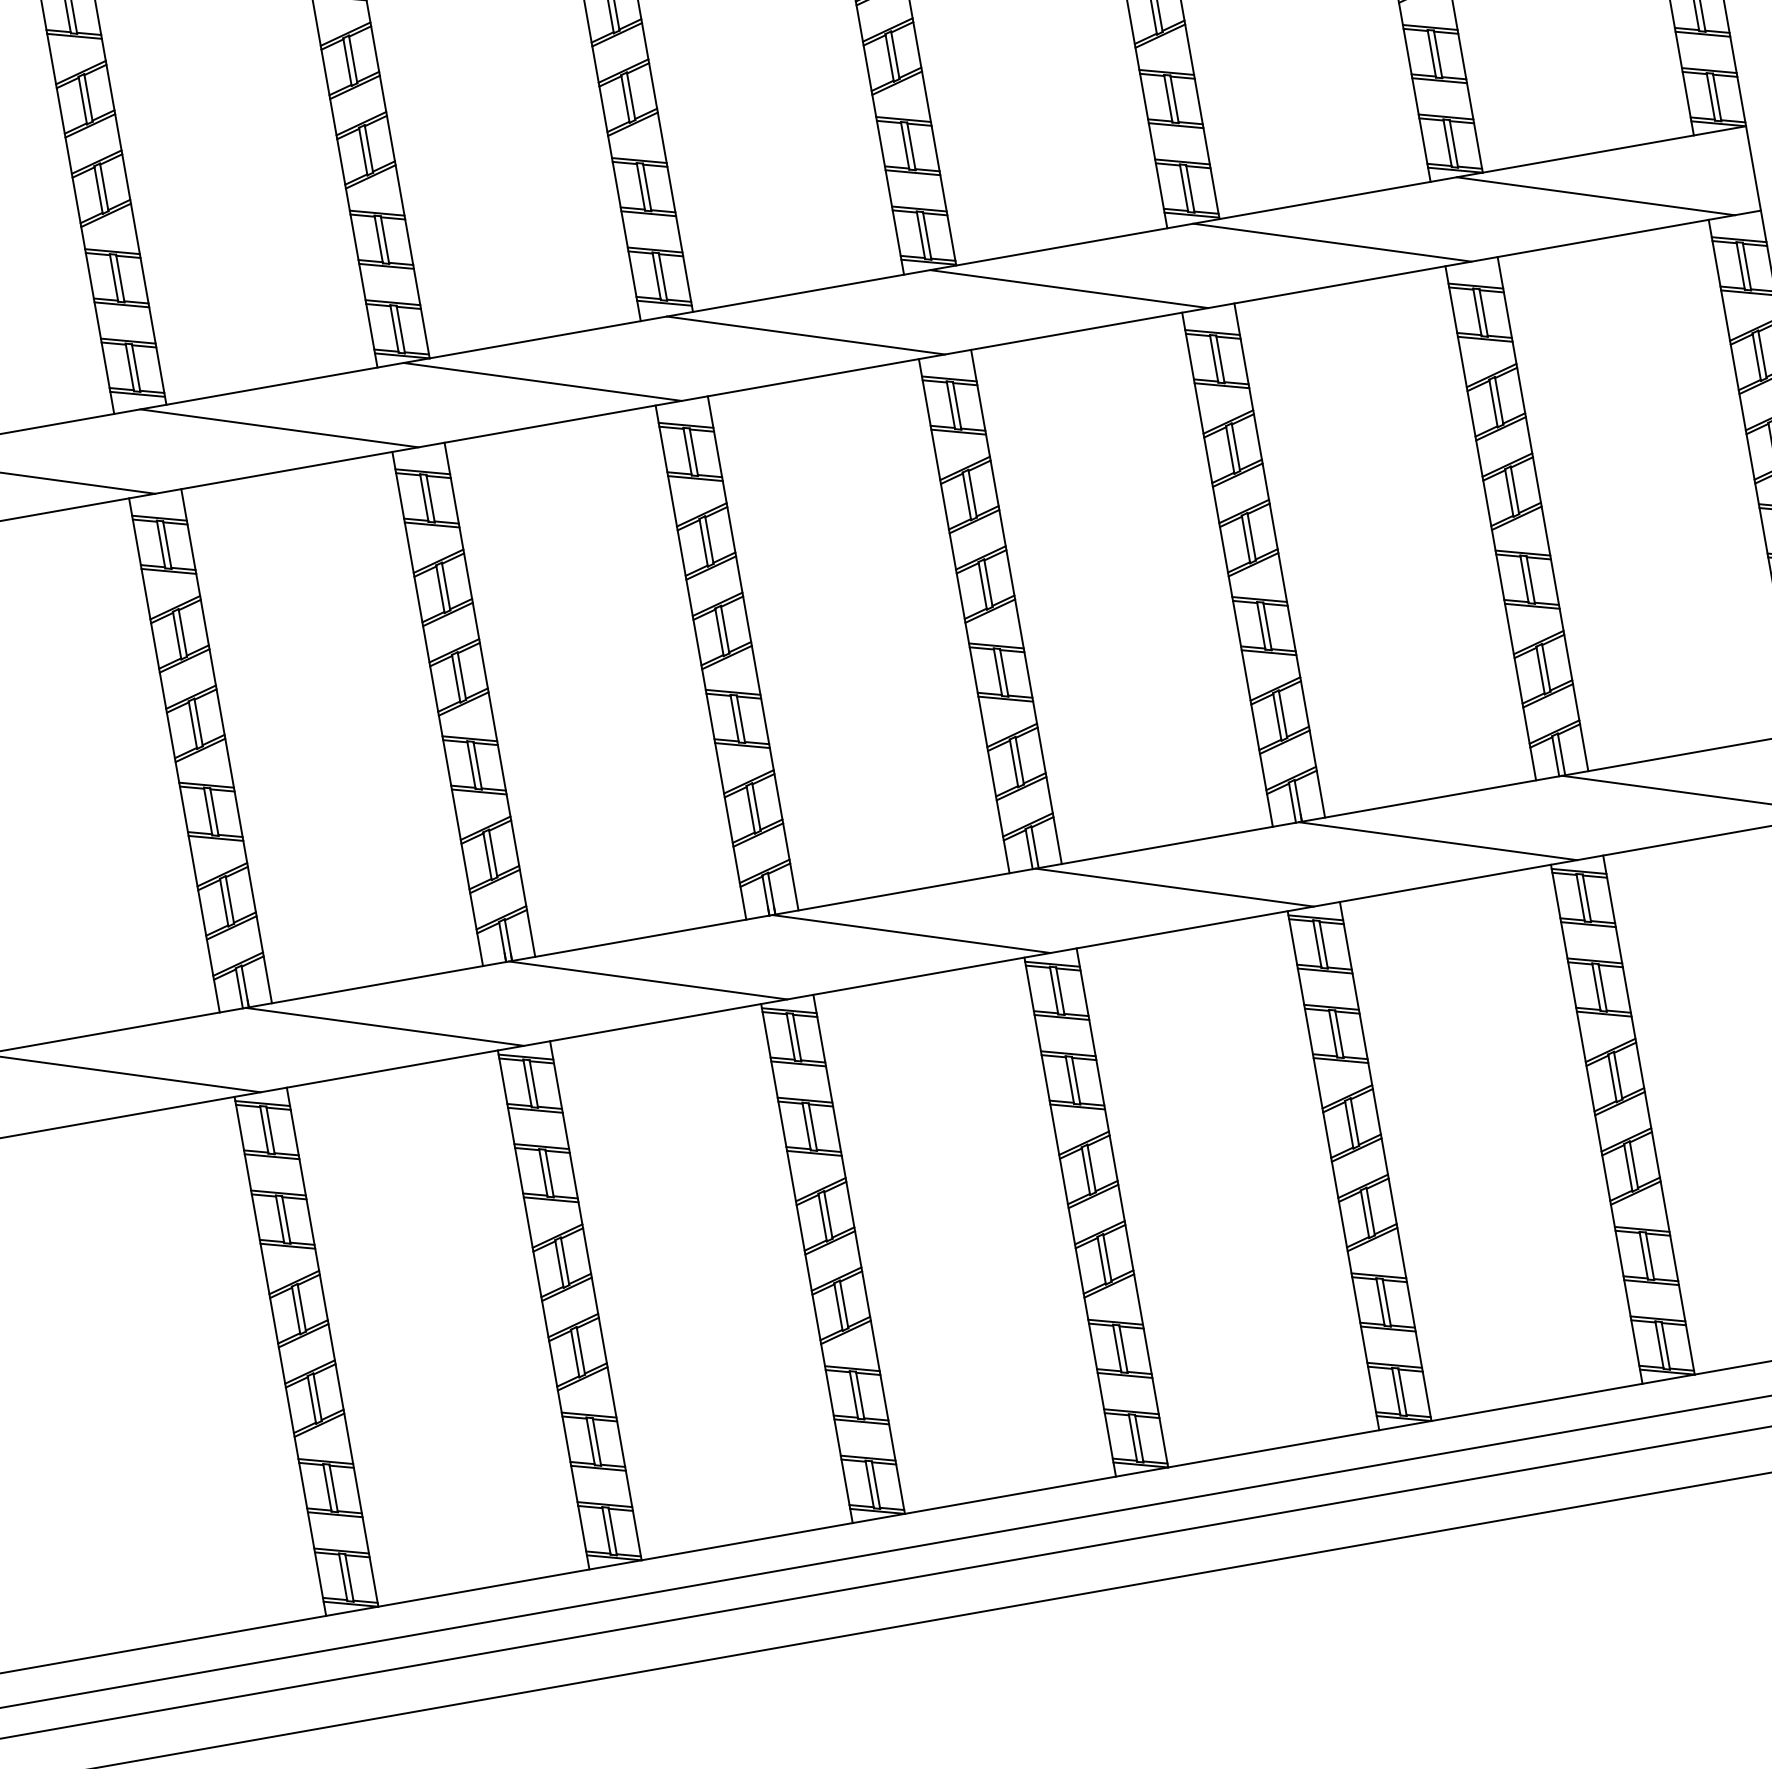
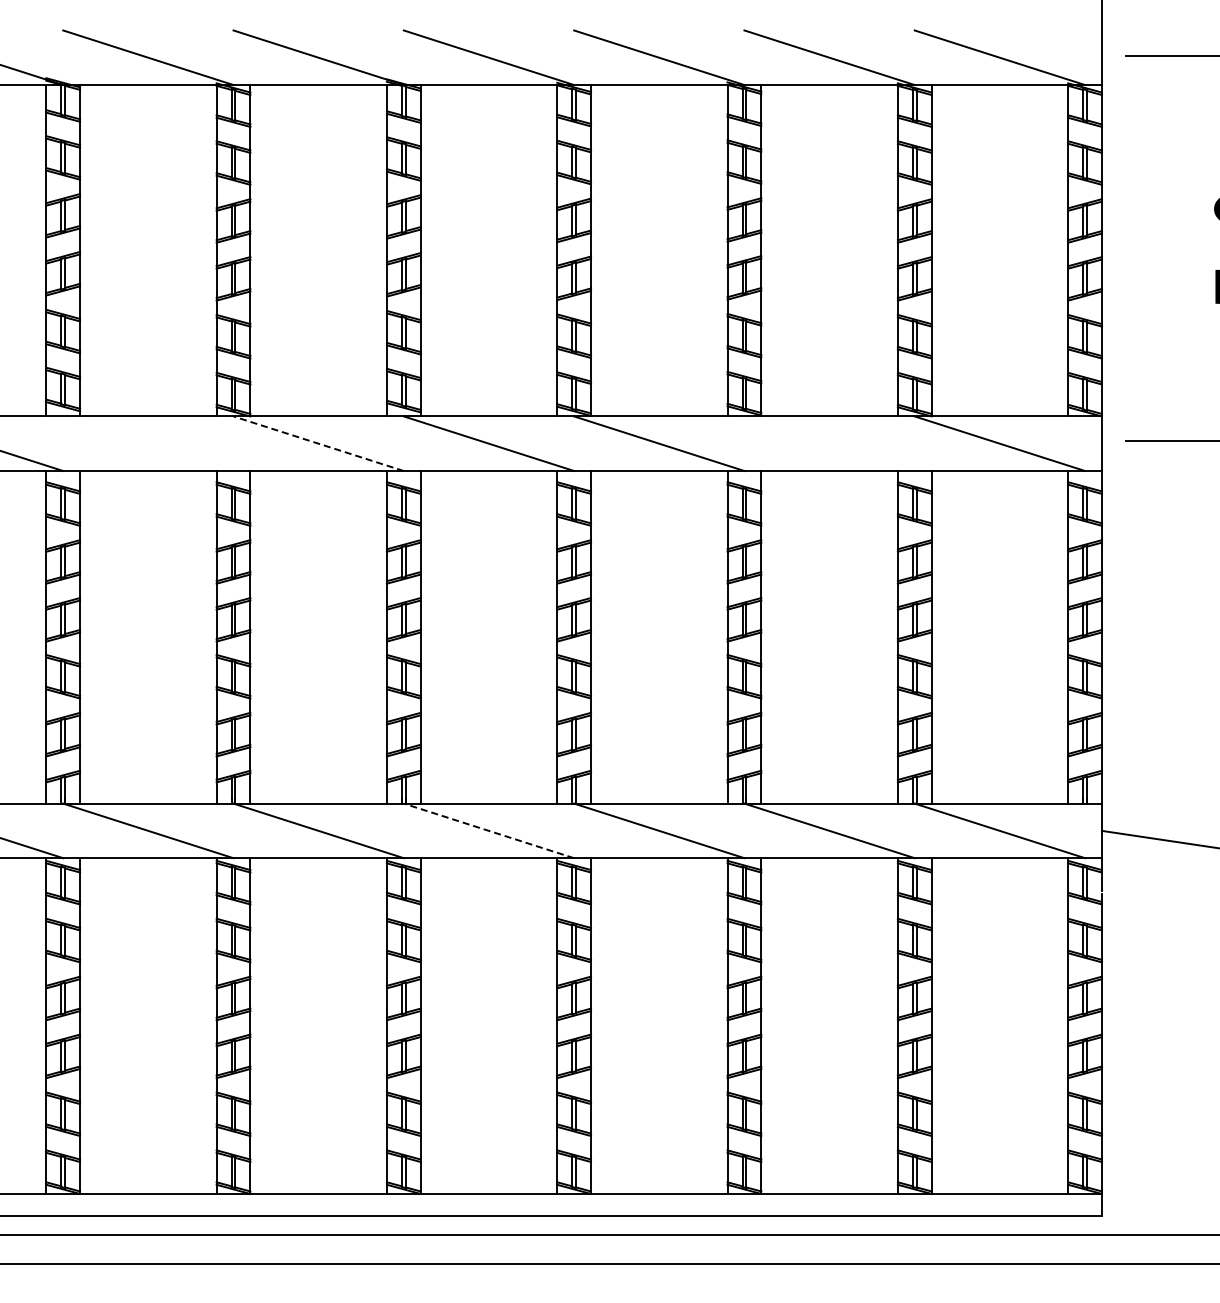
line: (1332, 242) -> (829, 443), removed
line: (542, 381) -> (318, 443), solid -> dashed
line: (279, 427) -> (148, 443), removed
line: (910, 933) -> (488, 830), solid -> dashed

